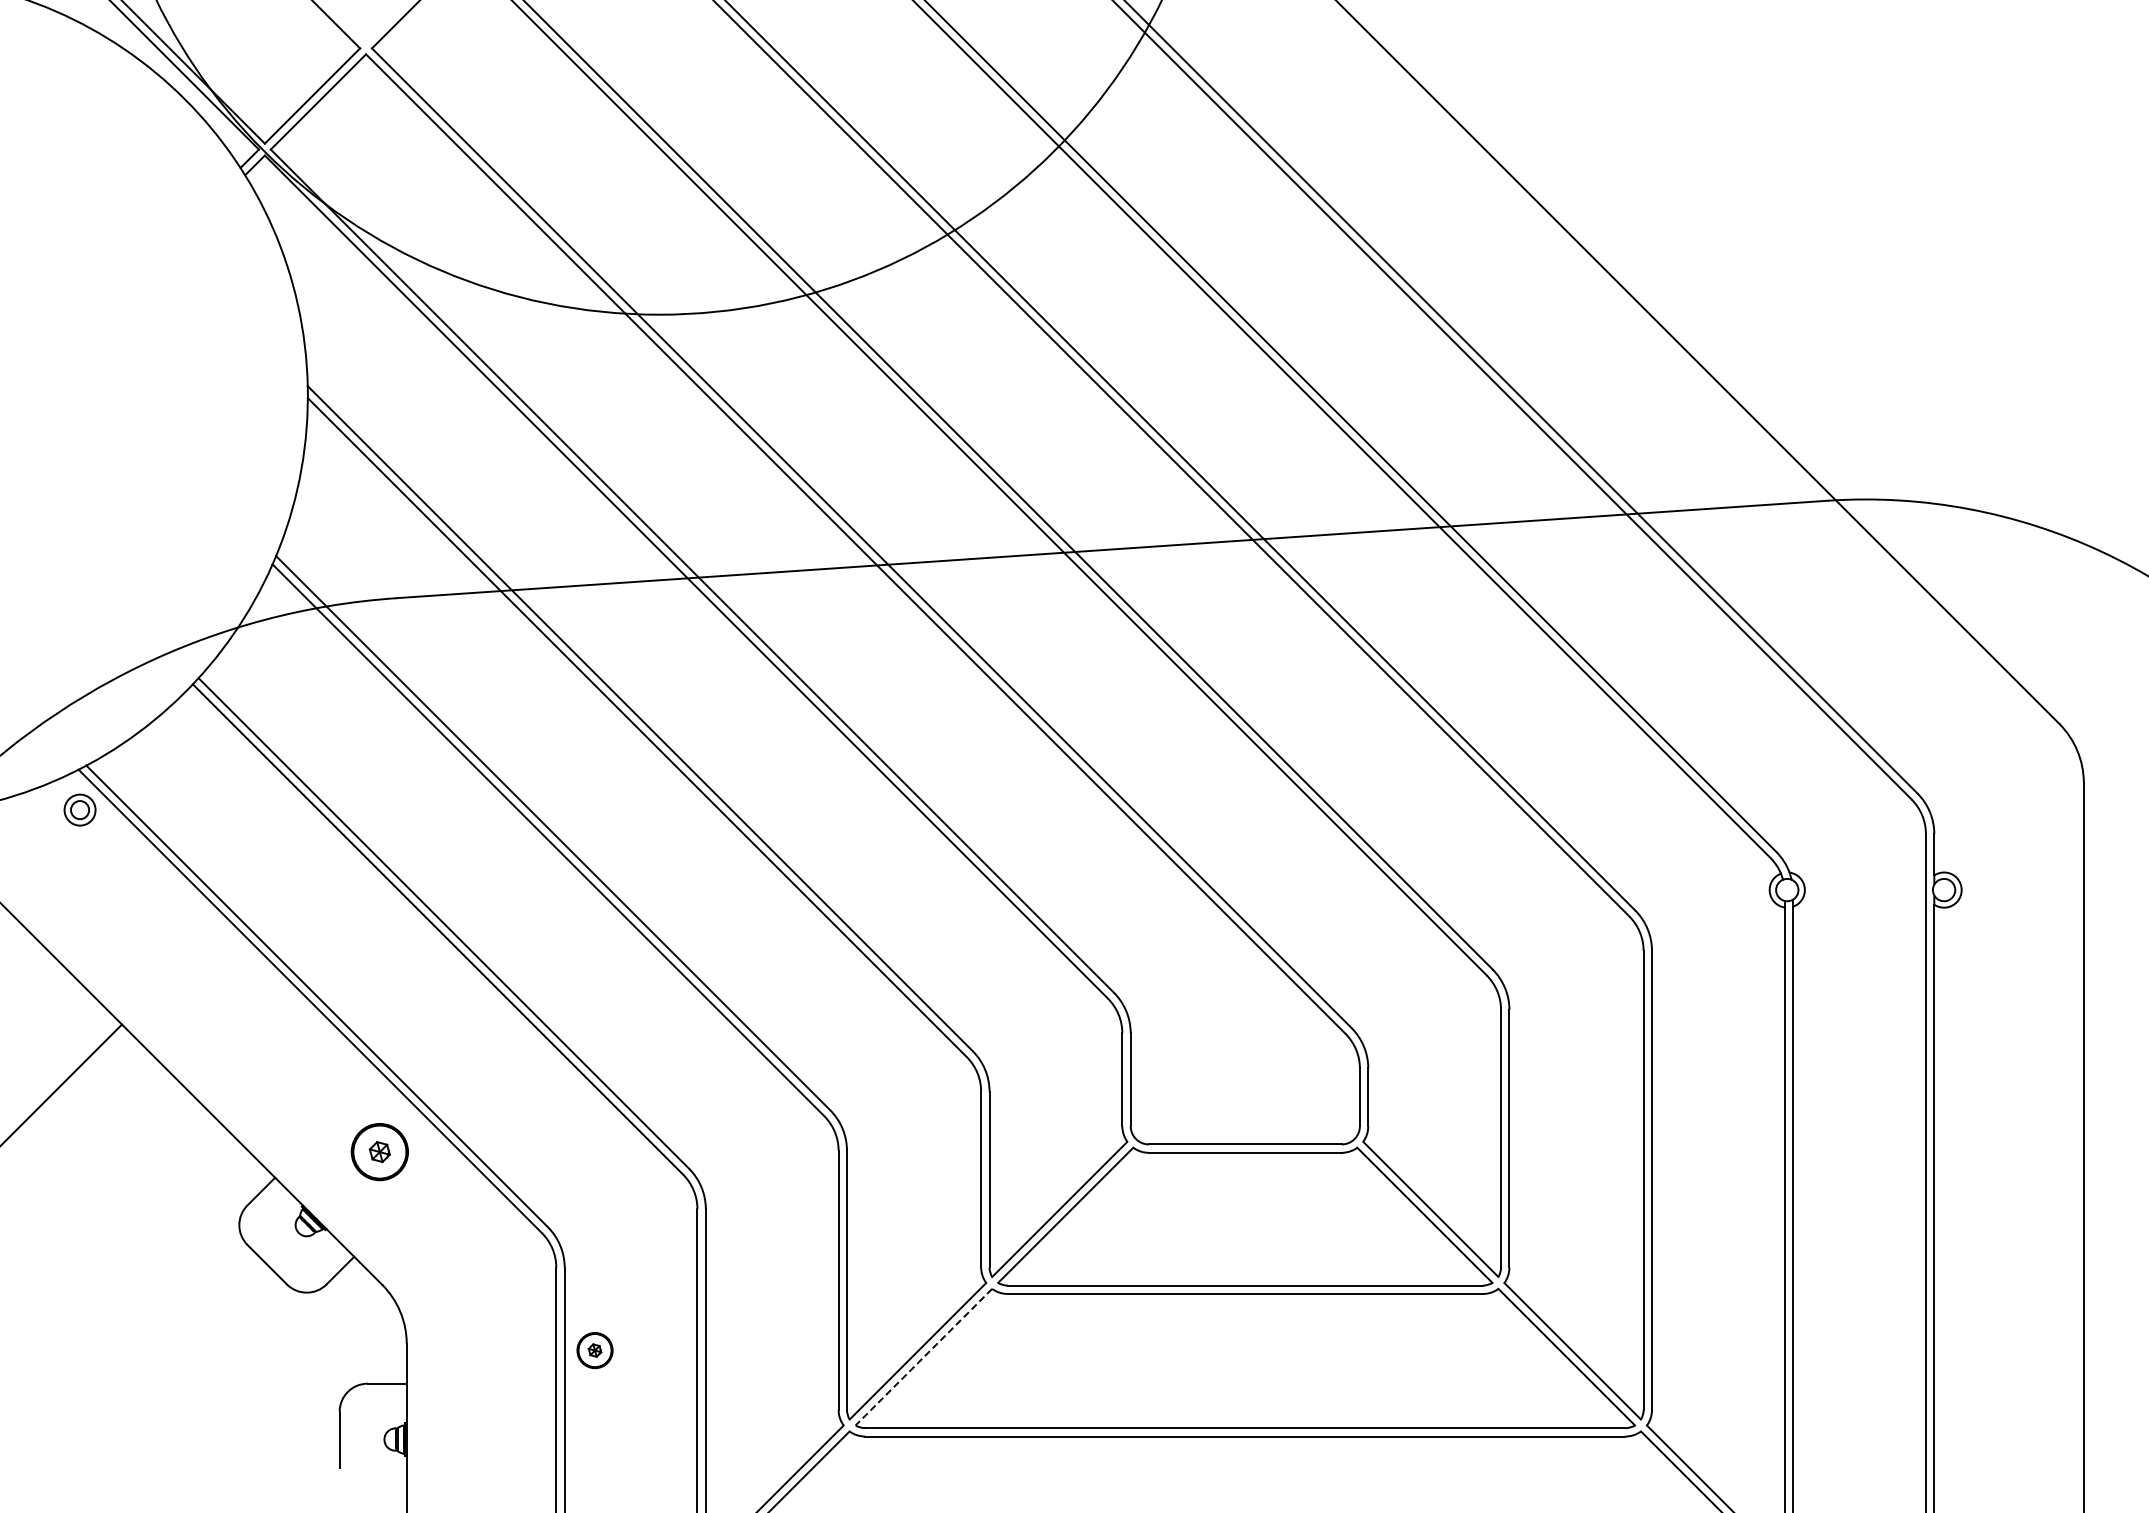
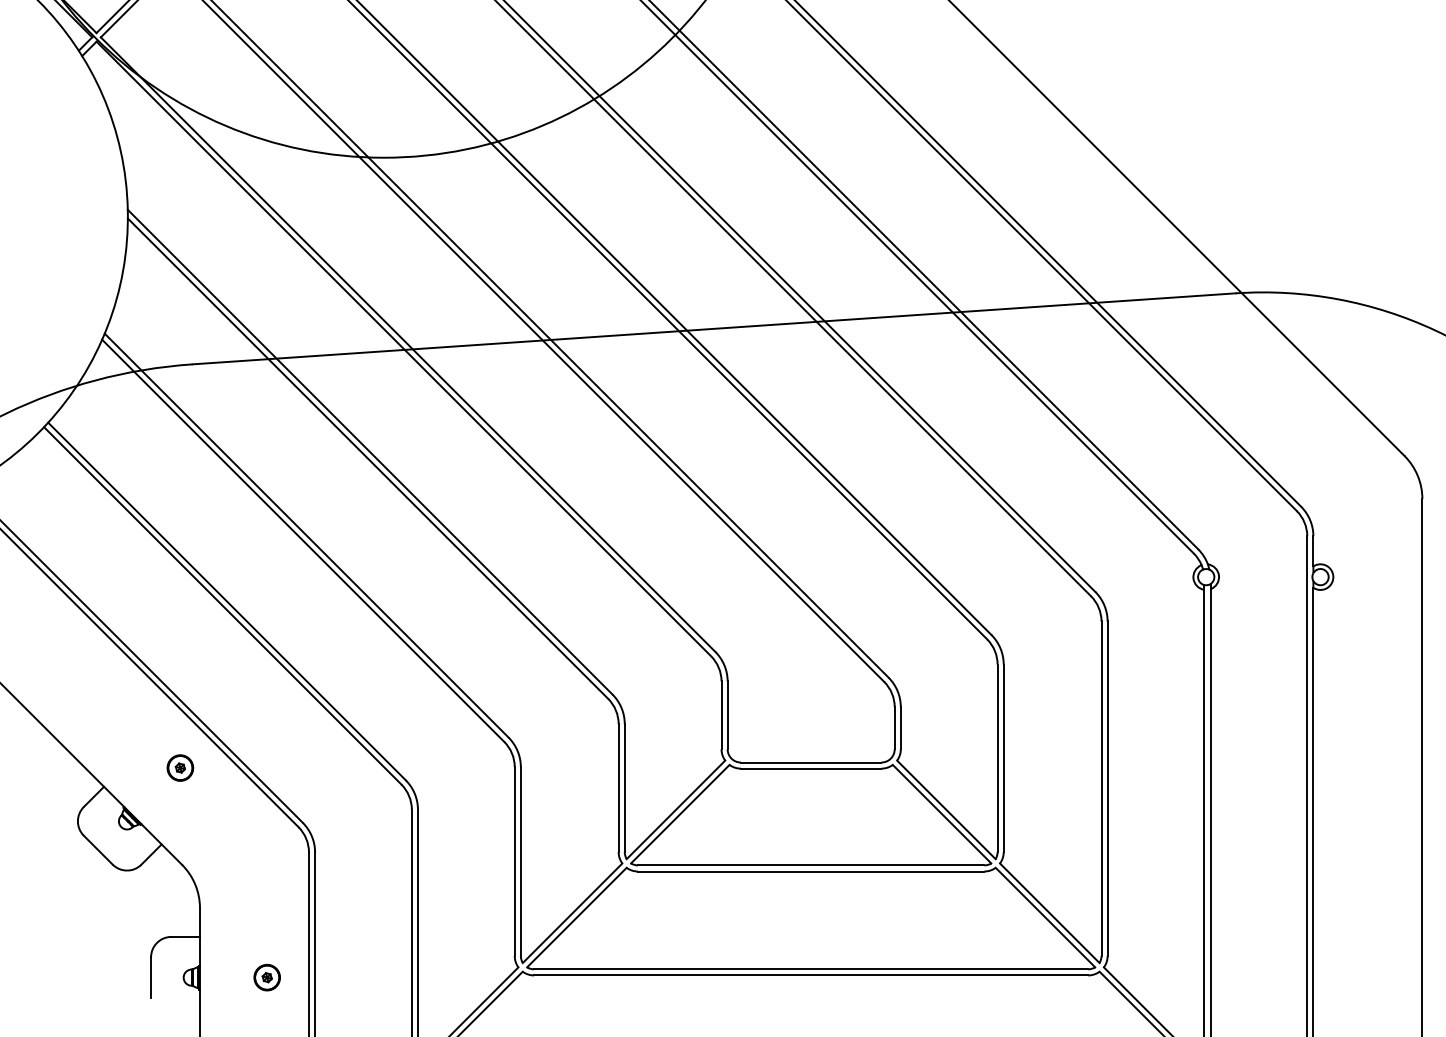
part: (379, 1151) -> (180, 767), size x0.62
part: (594, 1350) -> (266, 977), moved
line: (923, 1357) -> (576, 917), dashed -> solid

